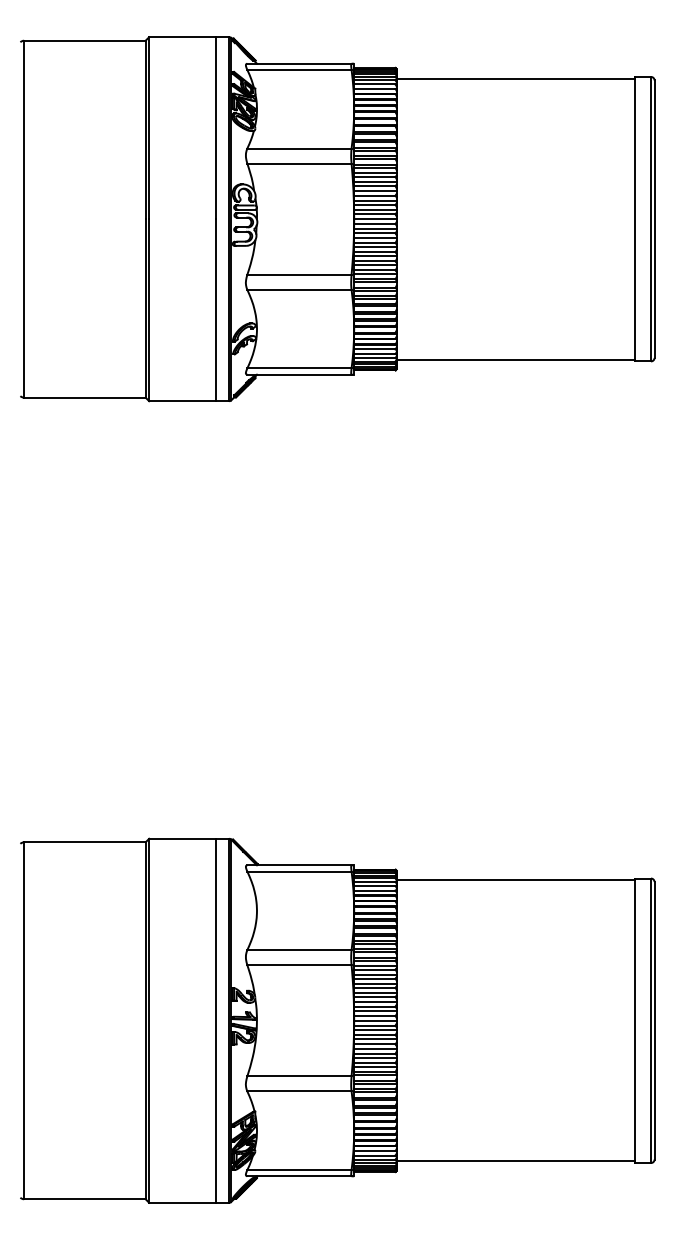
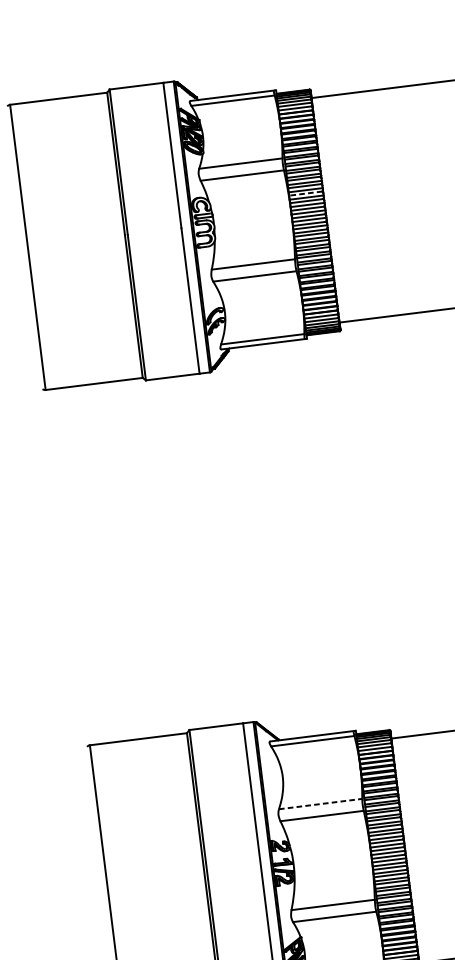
line: (374, 195) -> (305, 193), solid -> dashed
line: (299, 950) -> (320, 804), solid -> dashed

